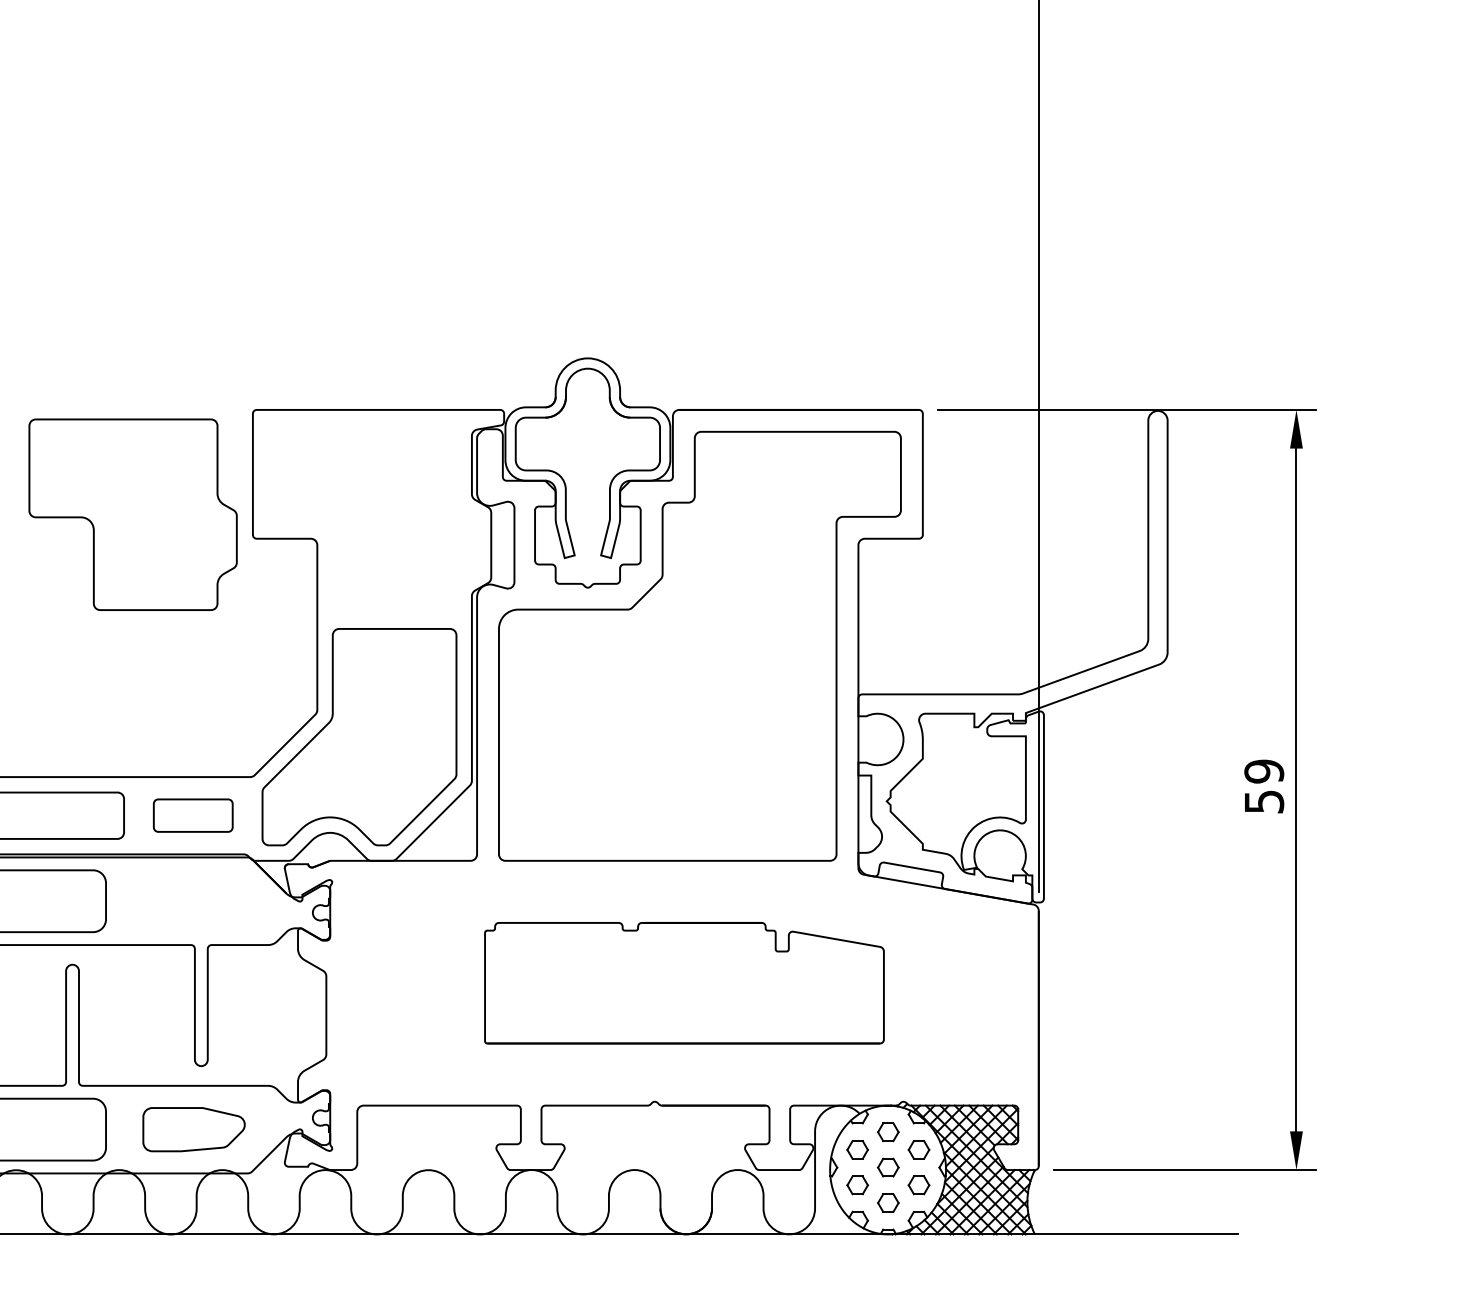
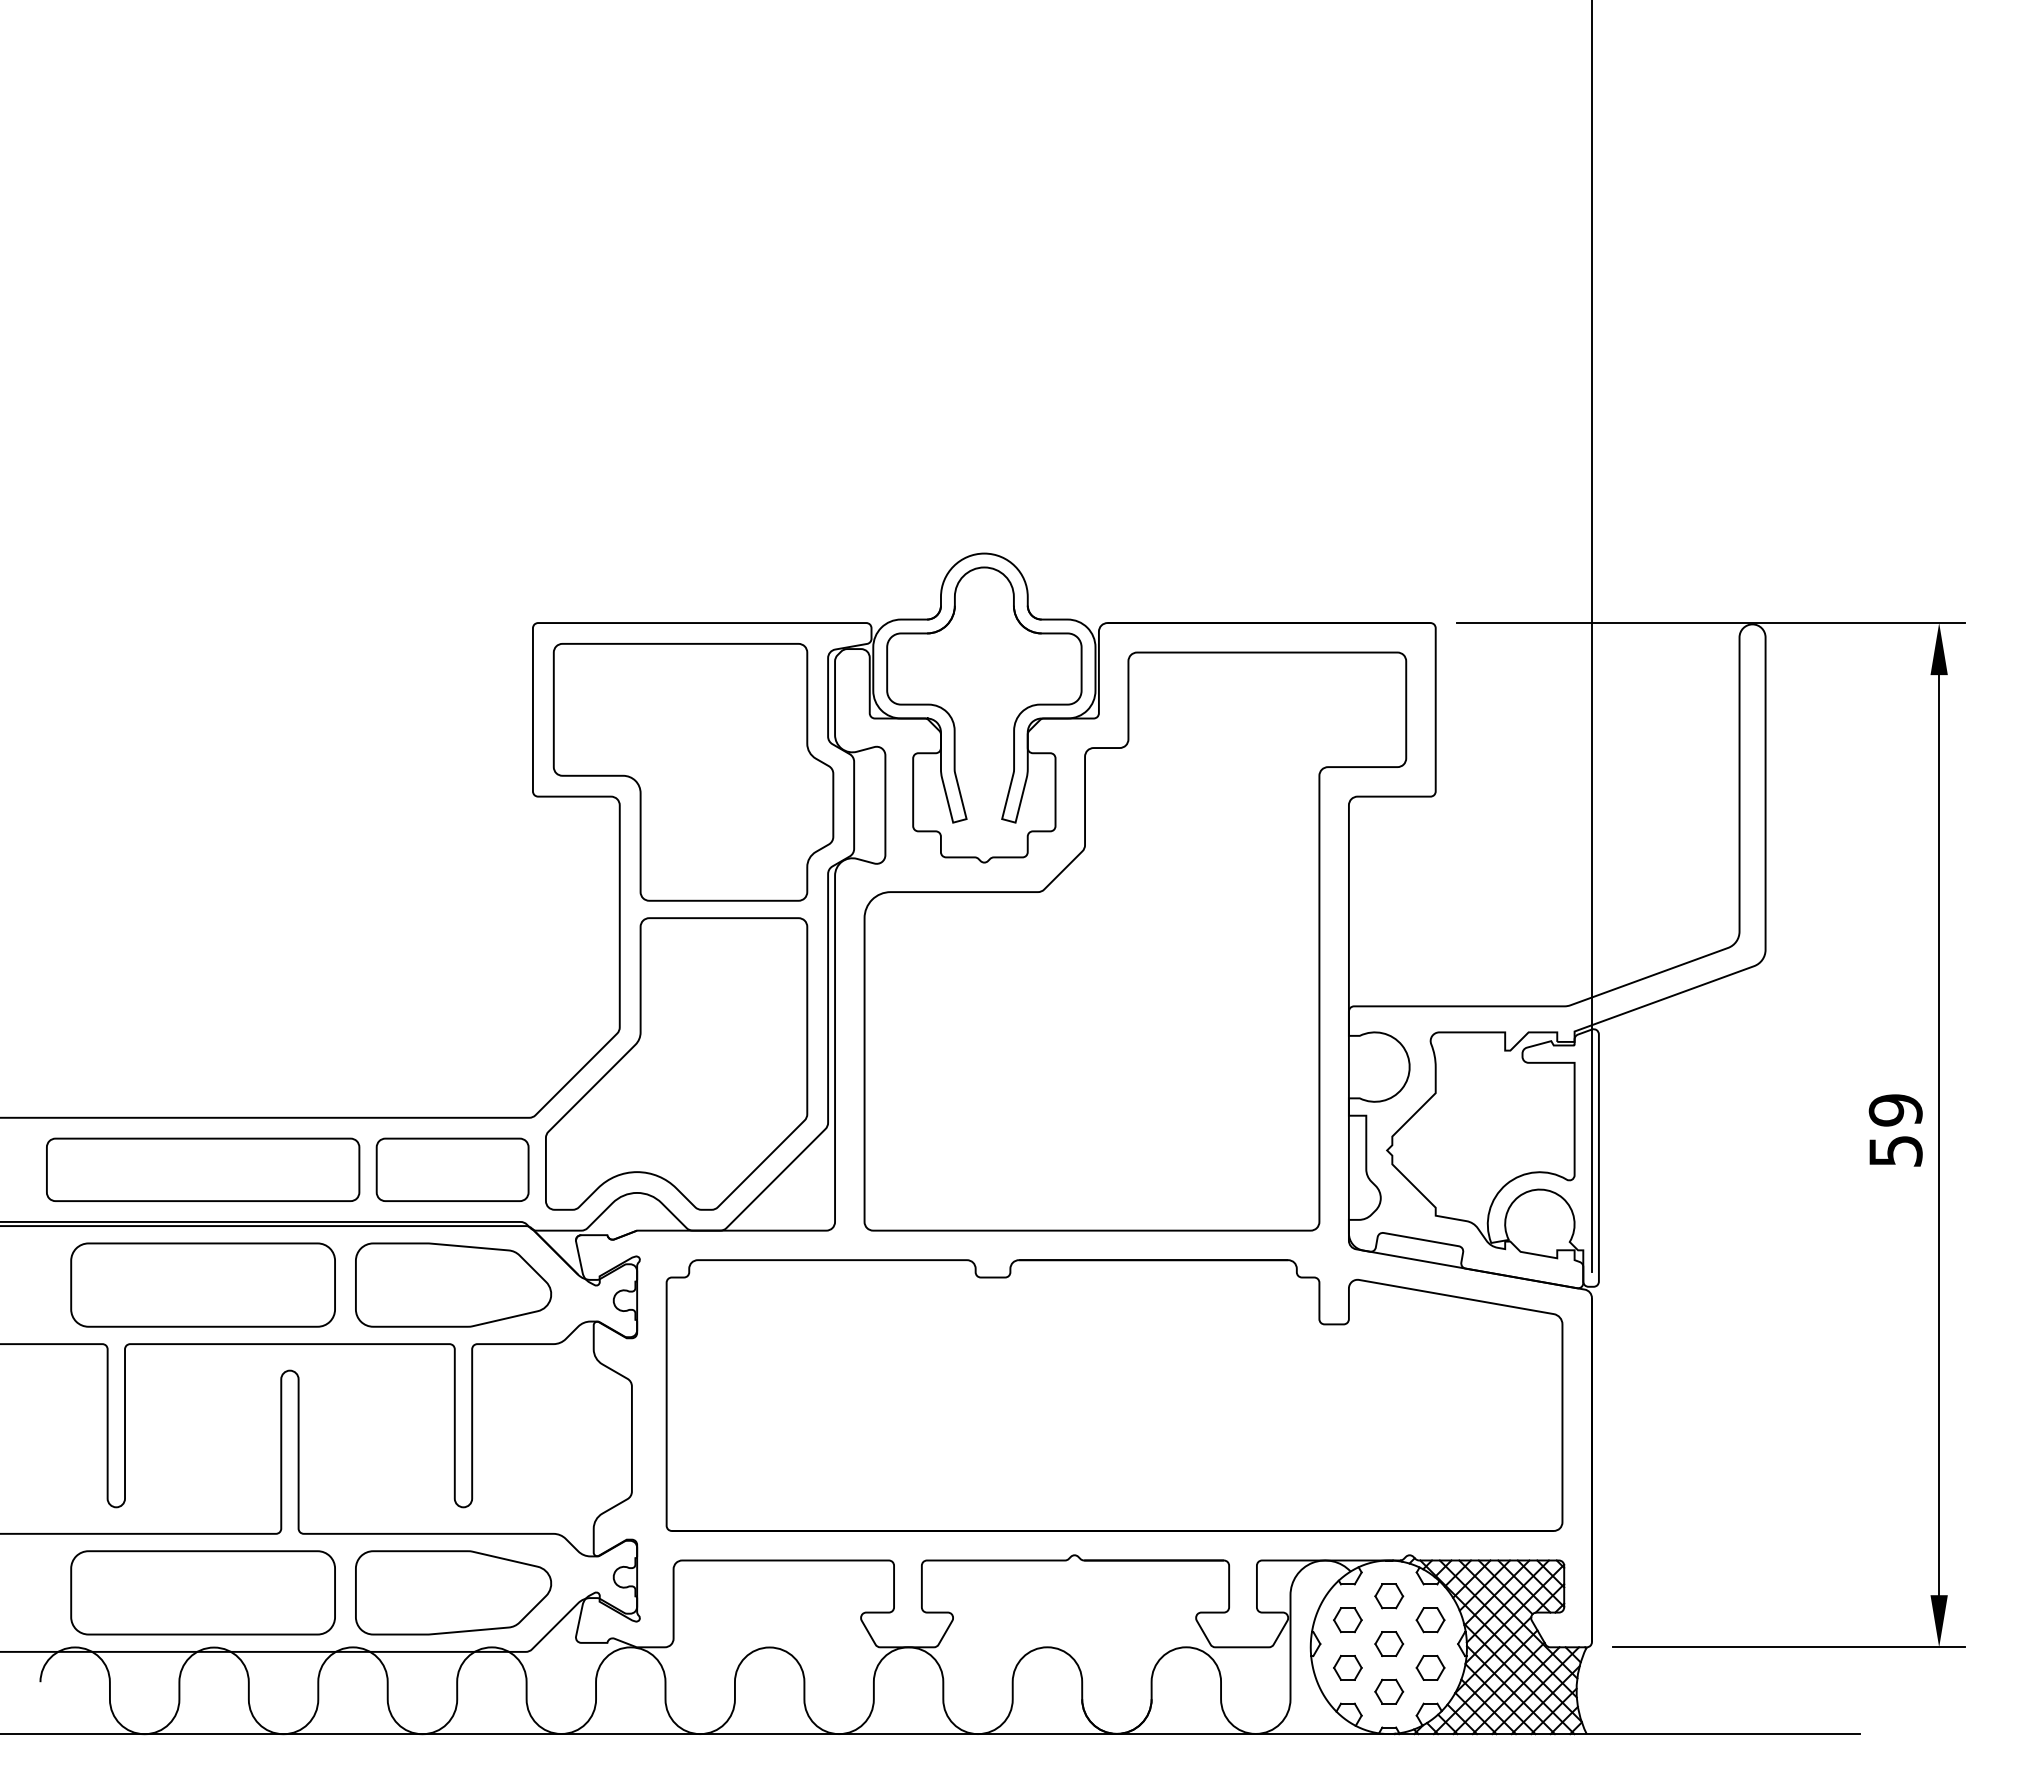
part: (133, 514) -> (693, 772), moved
part: (193, 815) -> (452, 1169), size x1.43
part: (193, 900) -> (453, 1284), added
part: (684, 983) -> (1114, 1395), size x1.67
part: (193, 1129) -> (453, 1592), size x1.43

